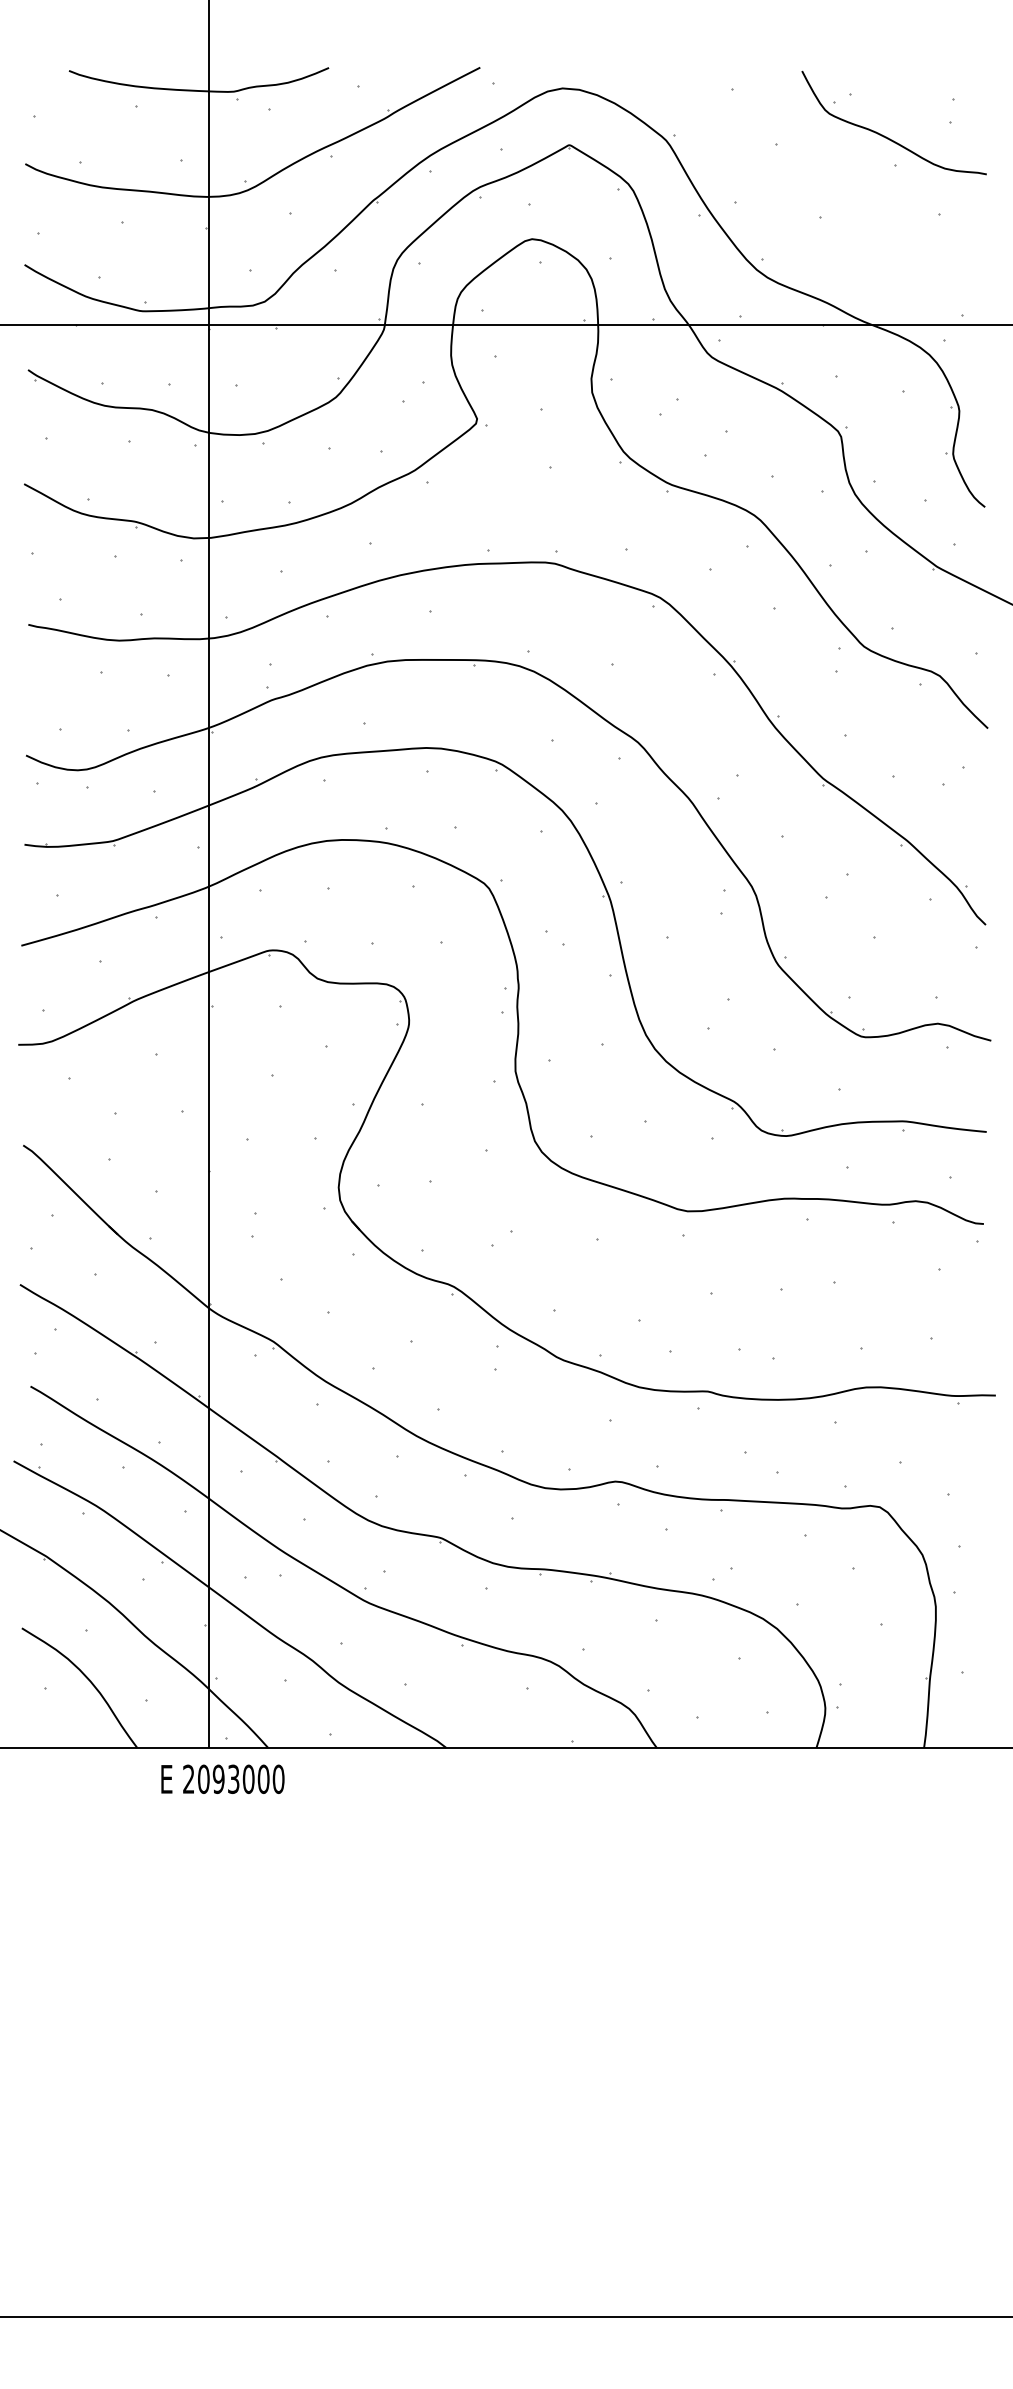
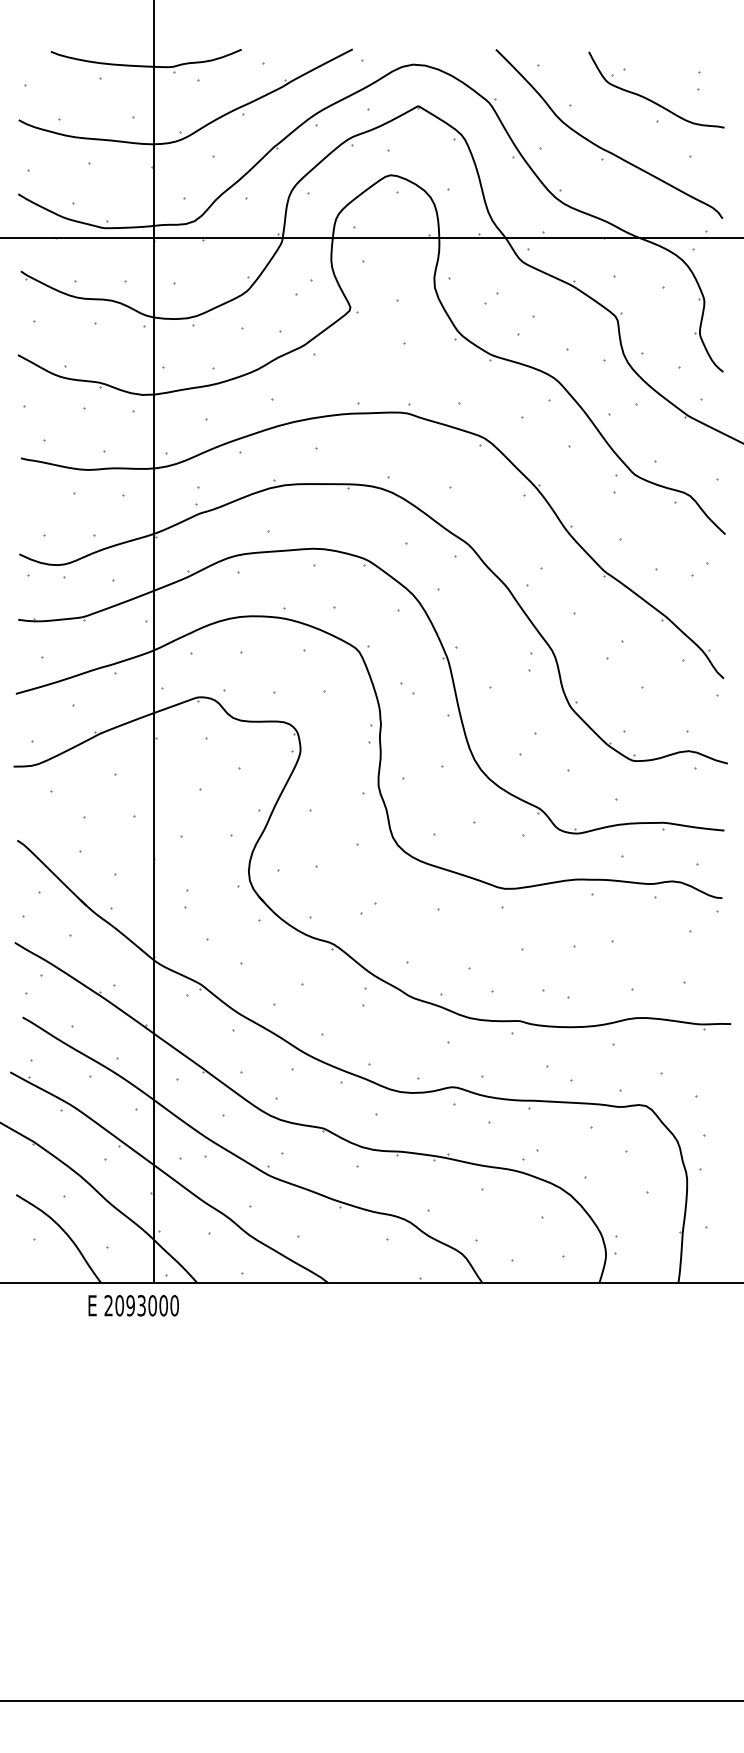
curve: (819, 201) -> (601, 147), added
text: (222, 1778) -> (133, 1305), moved

